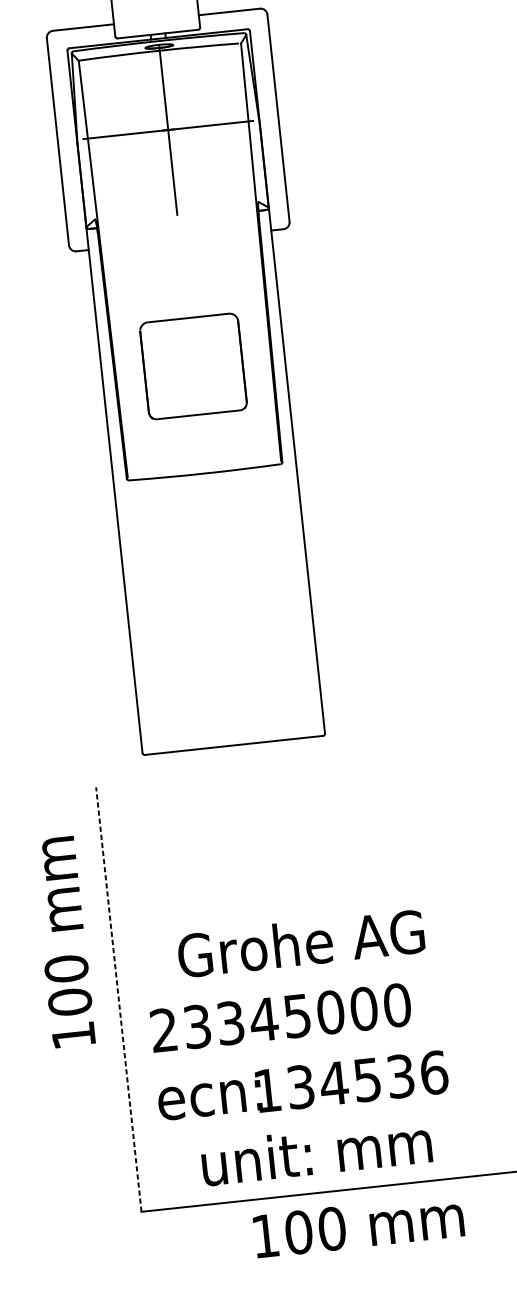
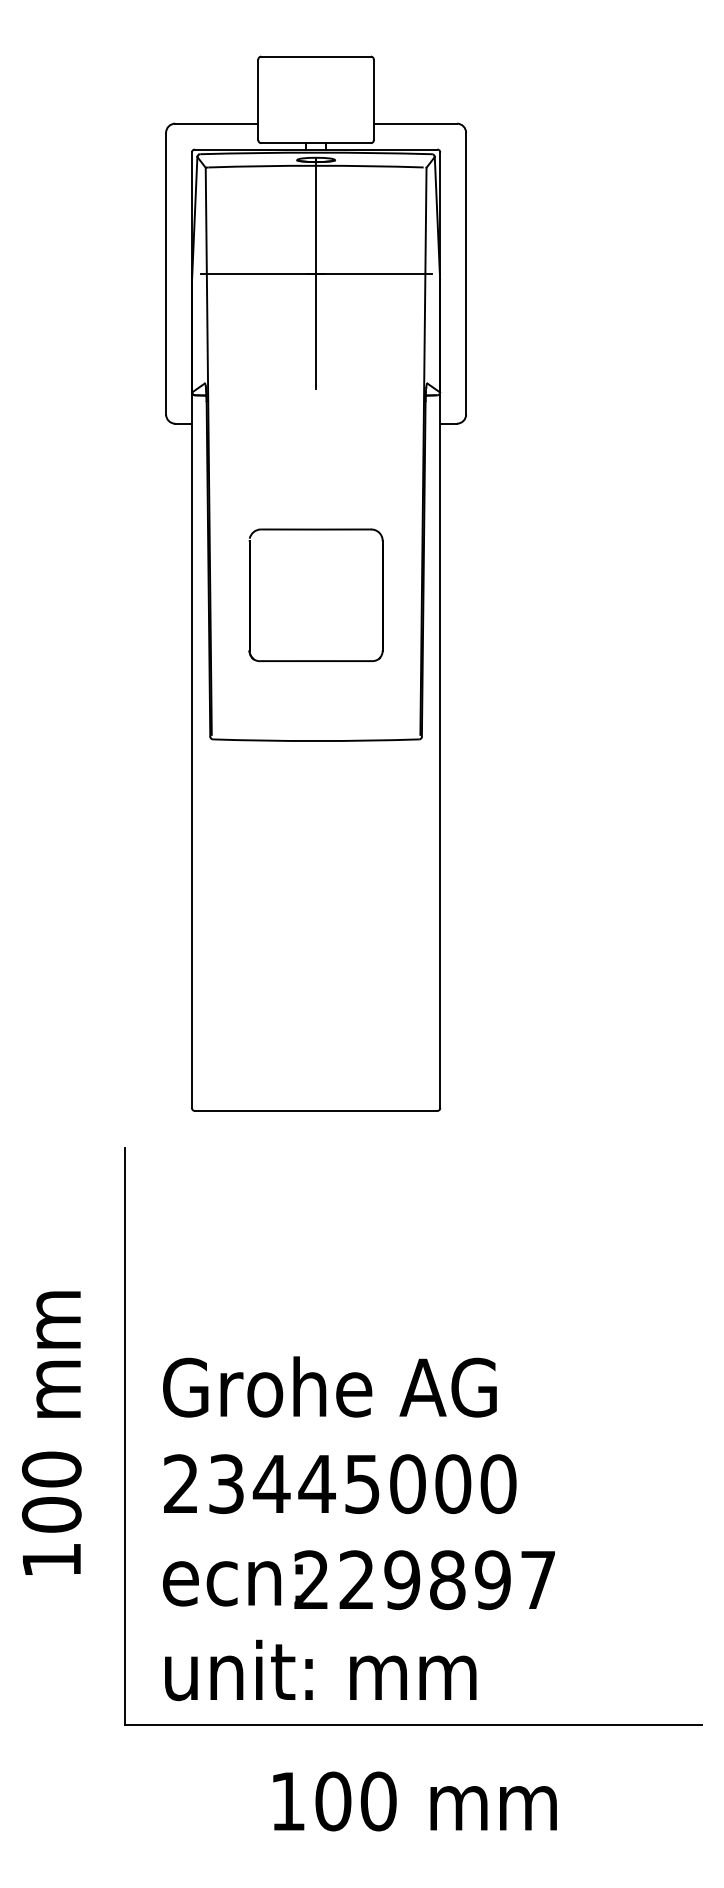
text: (63, 941) -> (51, 1432), moved
text: (300, 943) -> (329, 1386), moved
line: (118, 999) -> (124, 1436), dashed -> solid
text: (230, 1023) -> (271, 1484), 23345000 -> 23445000
text: (351, 1081) -> (425, 1580), 134536 -> 229897
text: (316, 1152) -> (320, 1670), moved
text: (358, 1226) -> (414, 1801), moved

